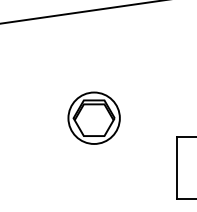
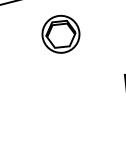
part: (93, 117) -> (60, 33), moved

